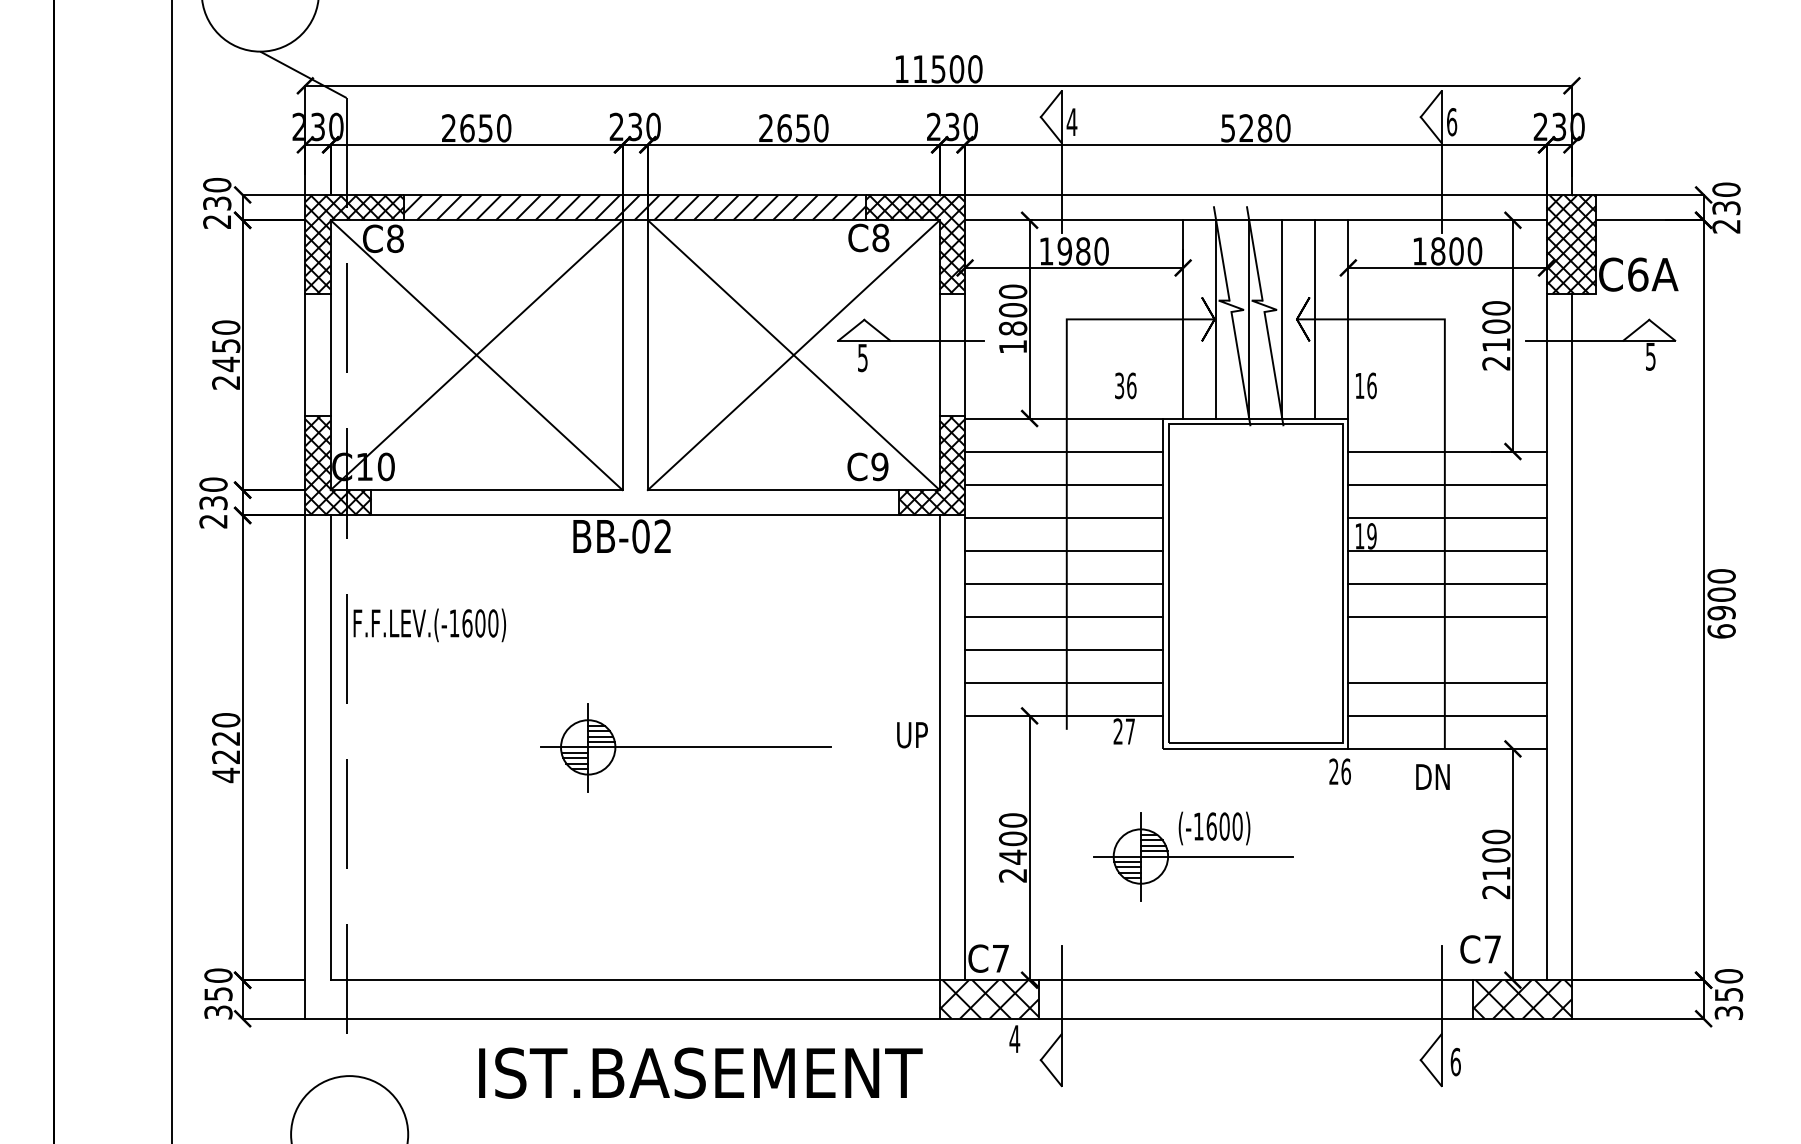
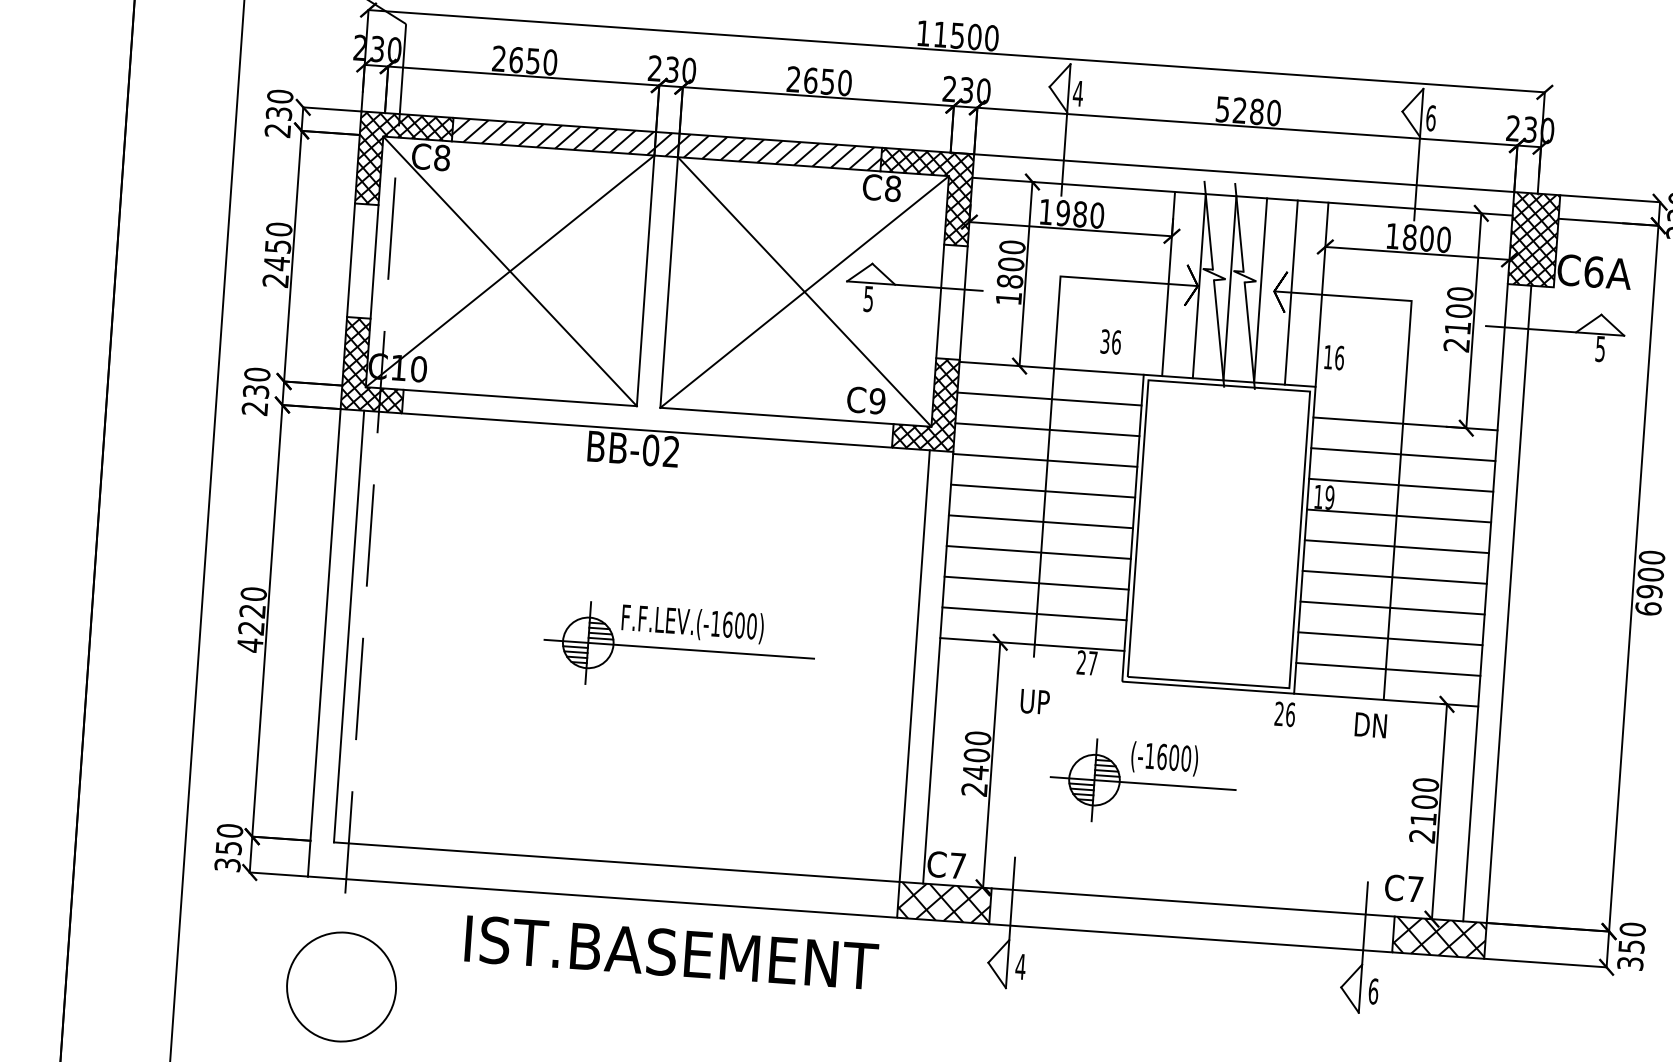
text: (429, 625) -> (692, 624), moved
line: (1447, 649) -> (1392, 607), added
text: (912, 735) -> (1035, 702), moved
text: (1014, 1038) -> (1020, 966), moved

